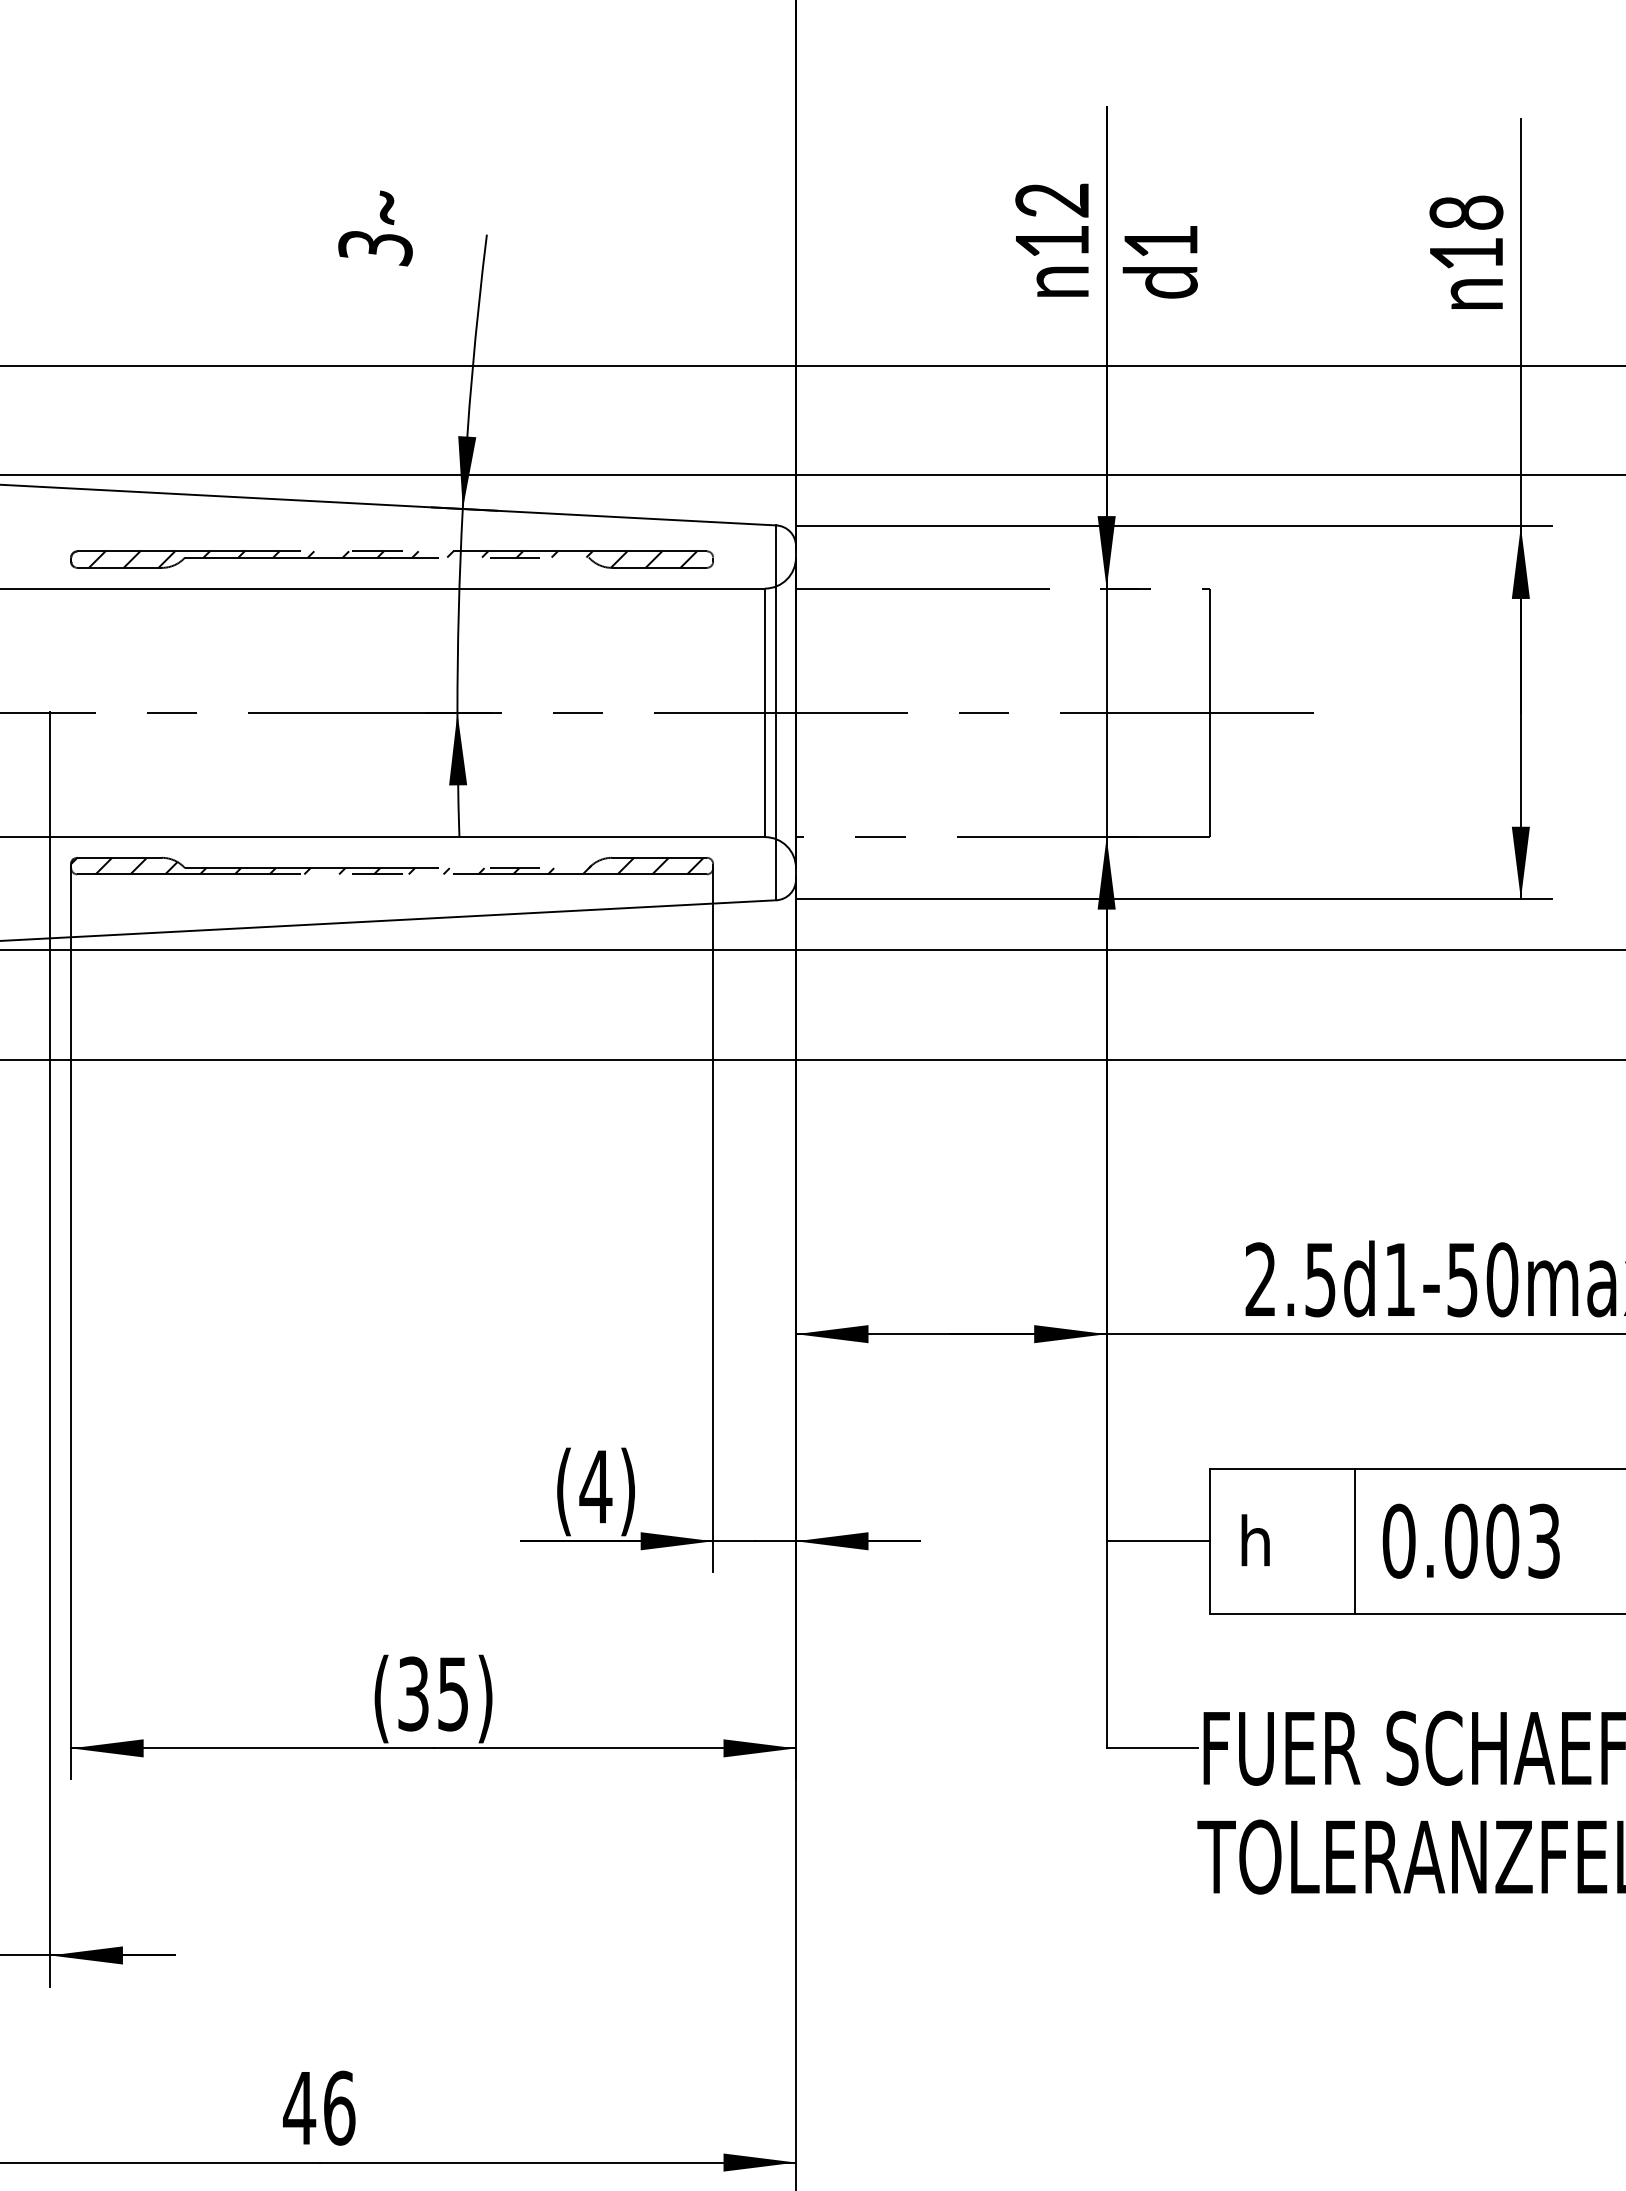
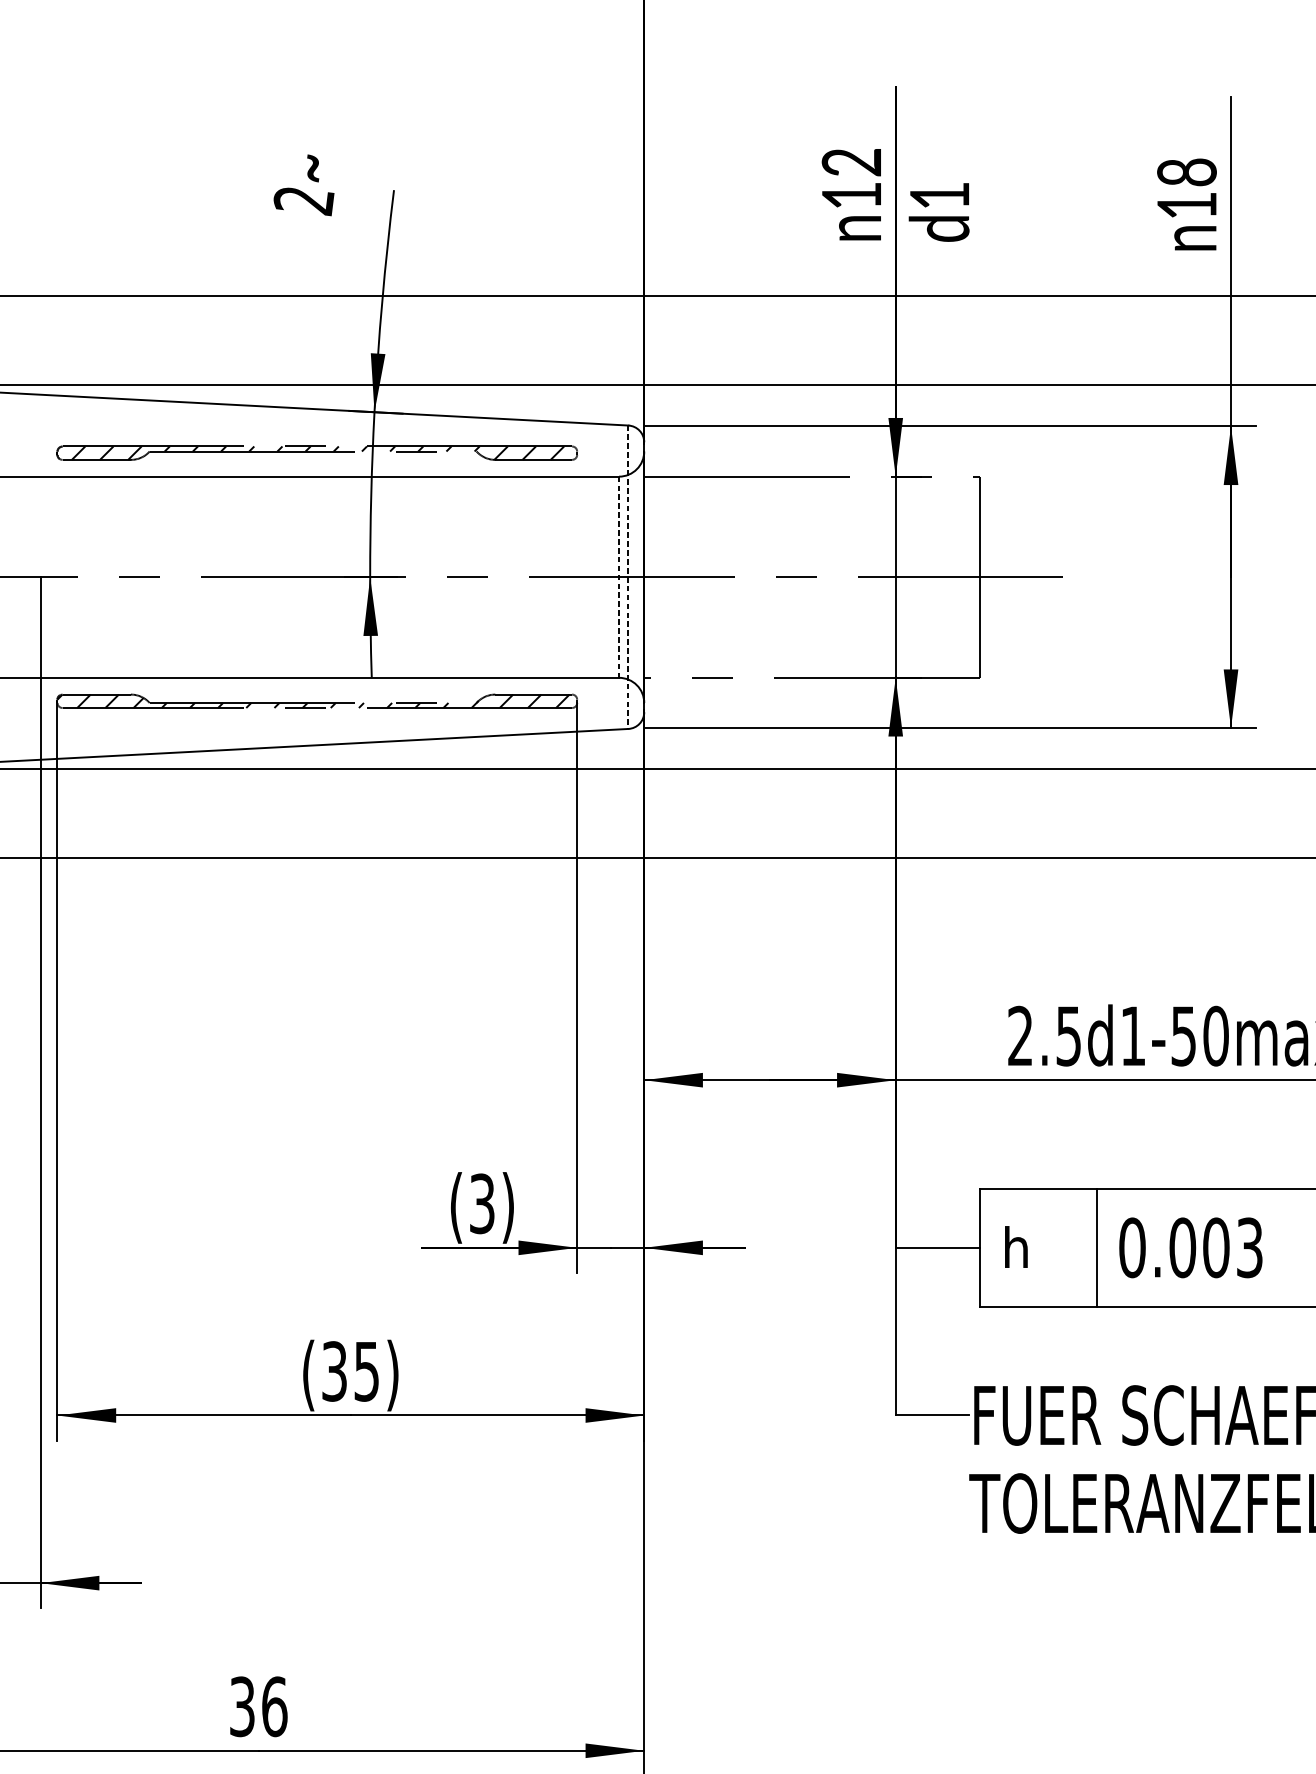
text: (375, 248) -> (303, 201), 3 -> 2
line: (764, 713) -> (618, 577), solid -> dashed
line: (776, 713) -> (628, 577), solid -> dashed
text: (595, 1486) -> (481, 1203), (4) -> (3)
text: (299, 2107) -> (242, 1706), 46 -> 36

